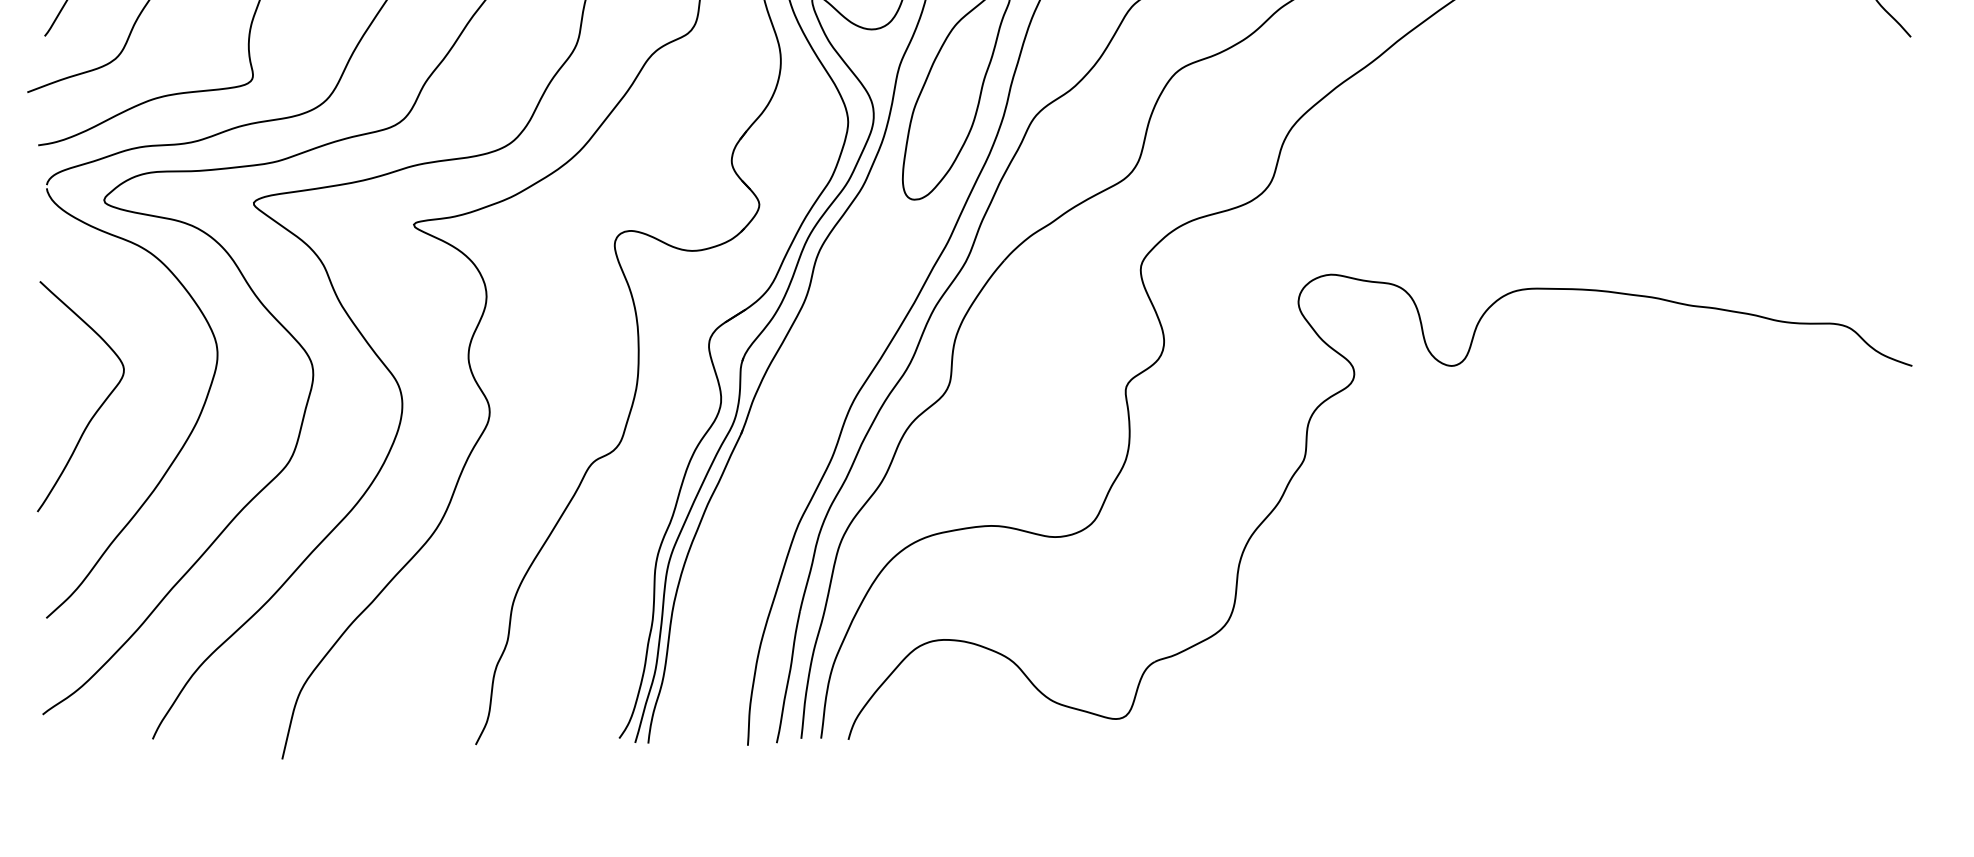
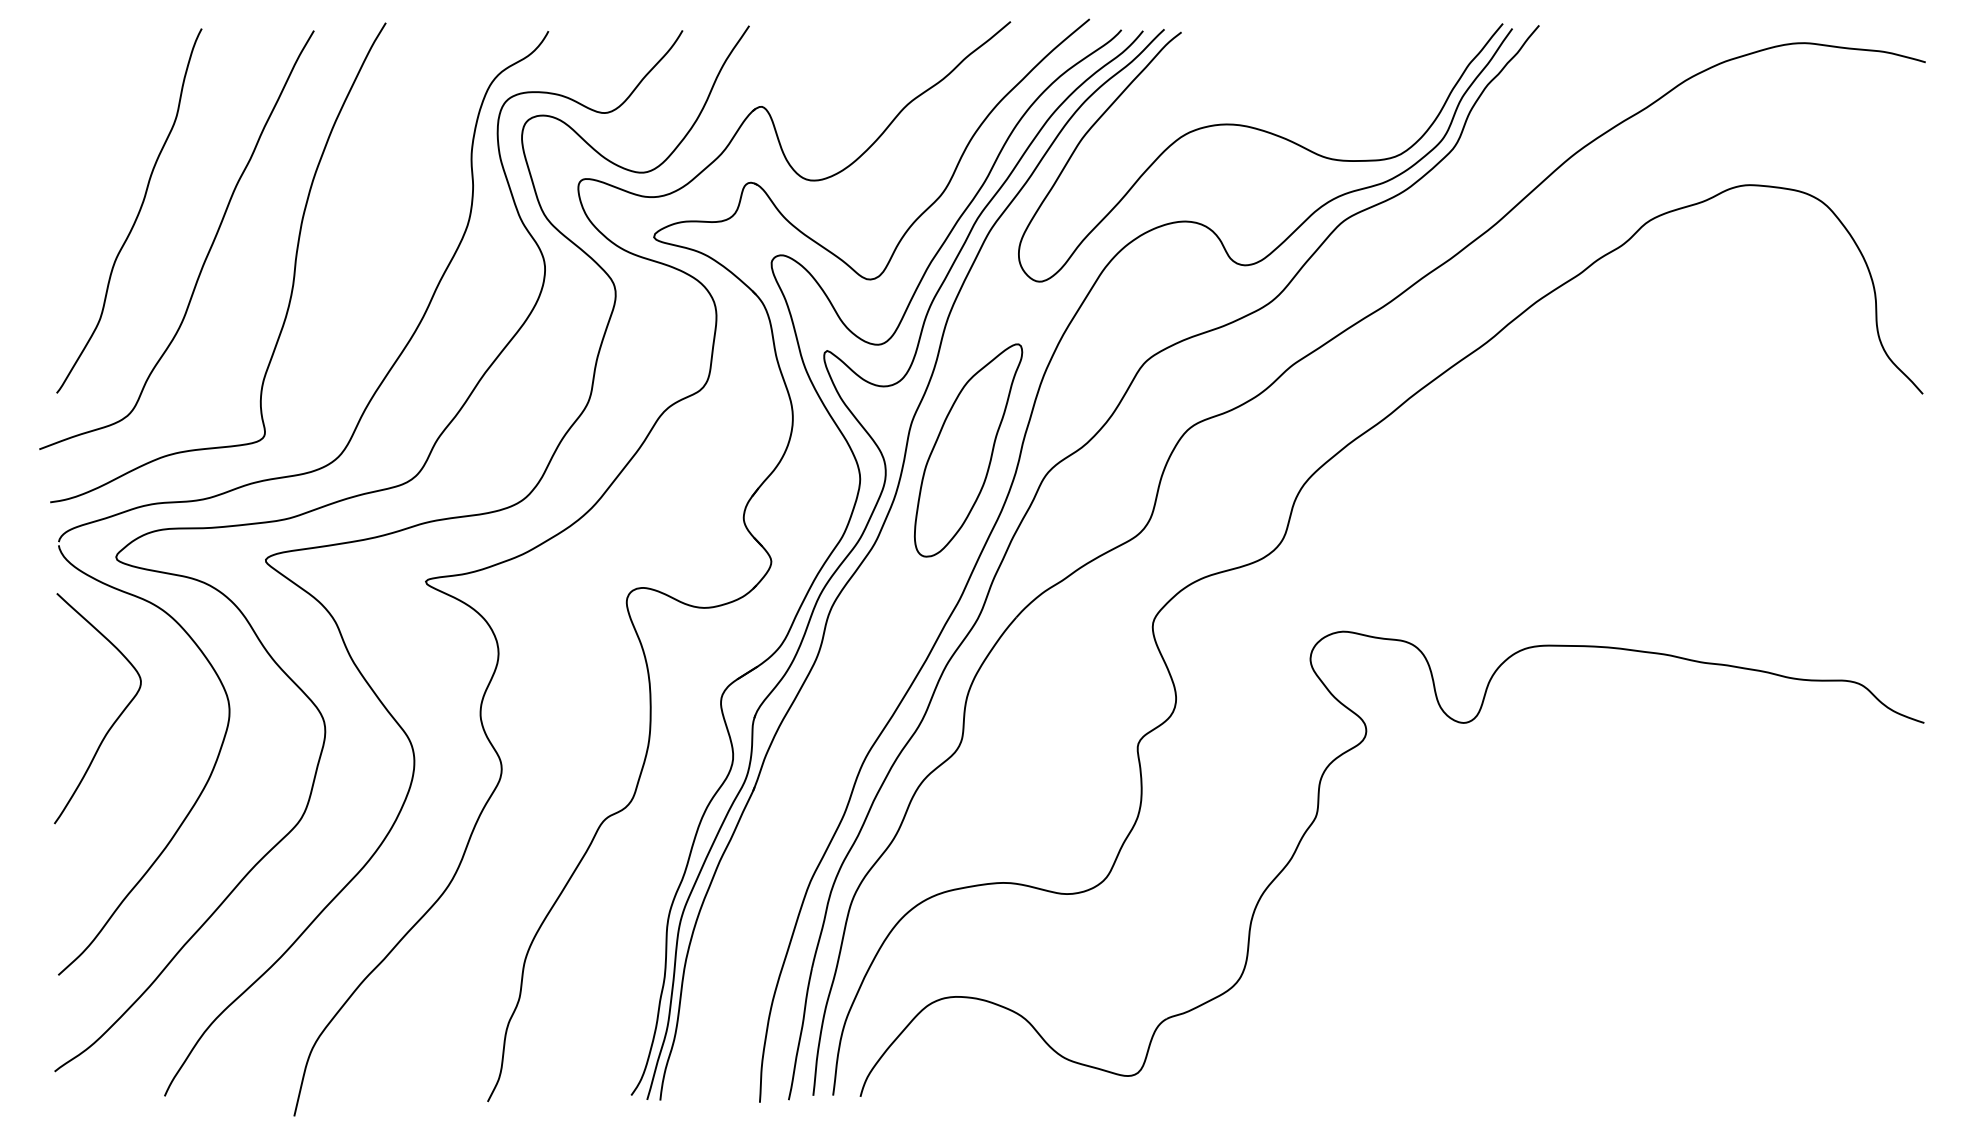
curve: (98, 407) -> (115, 719), moved

